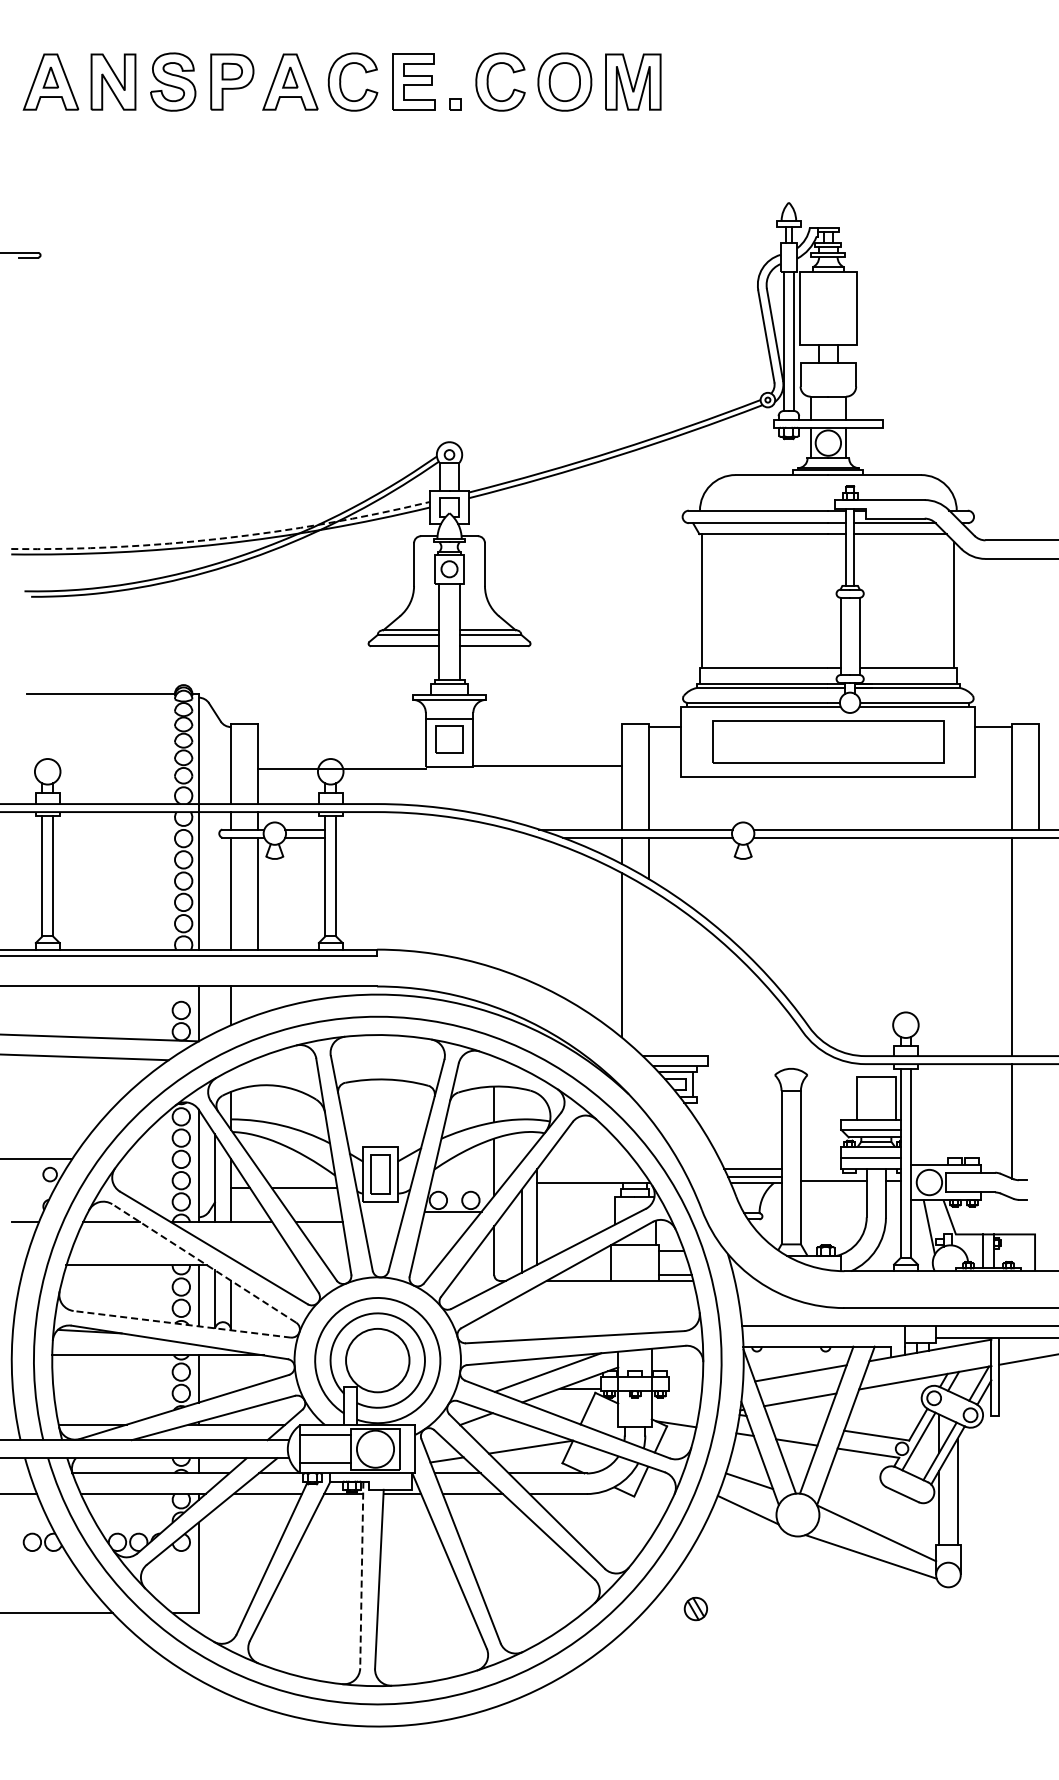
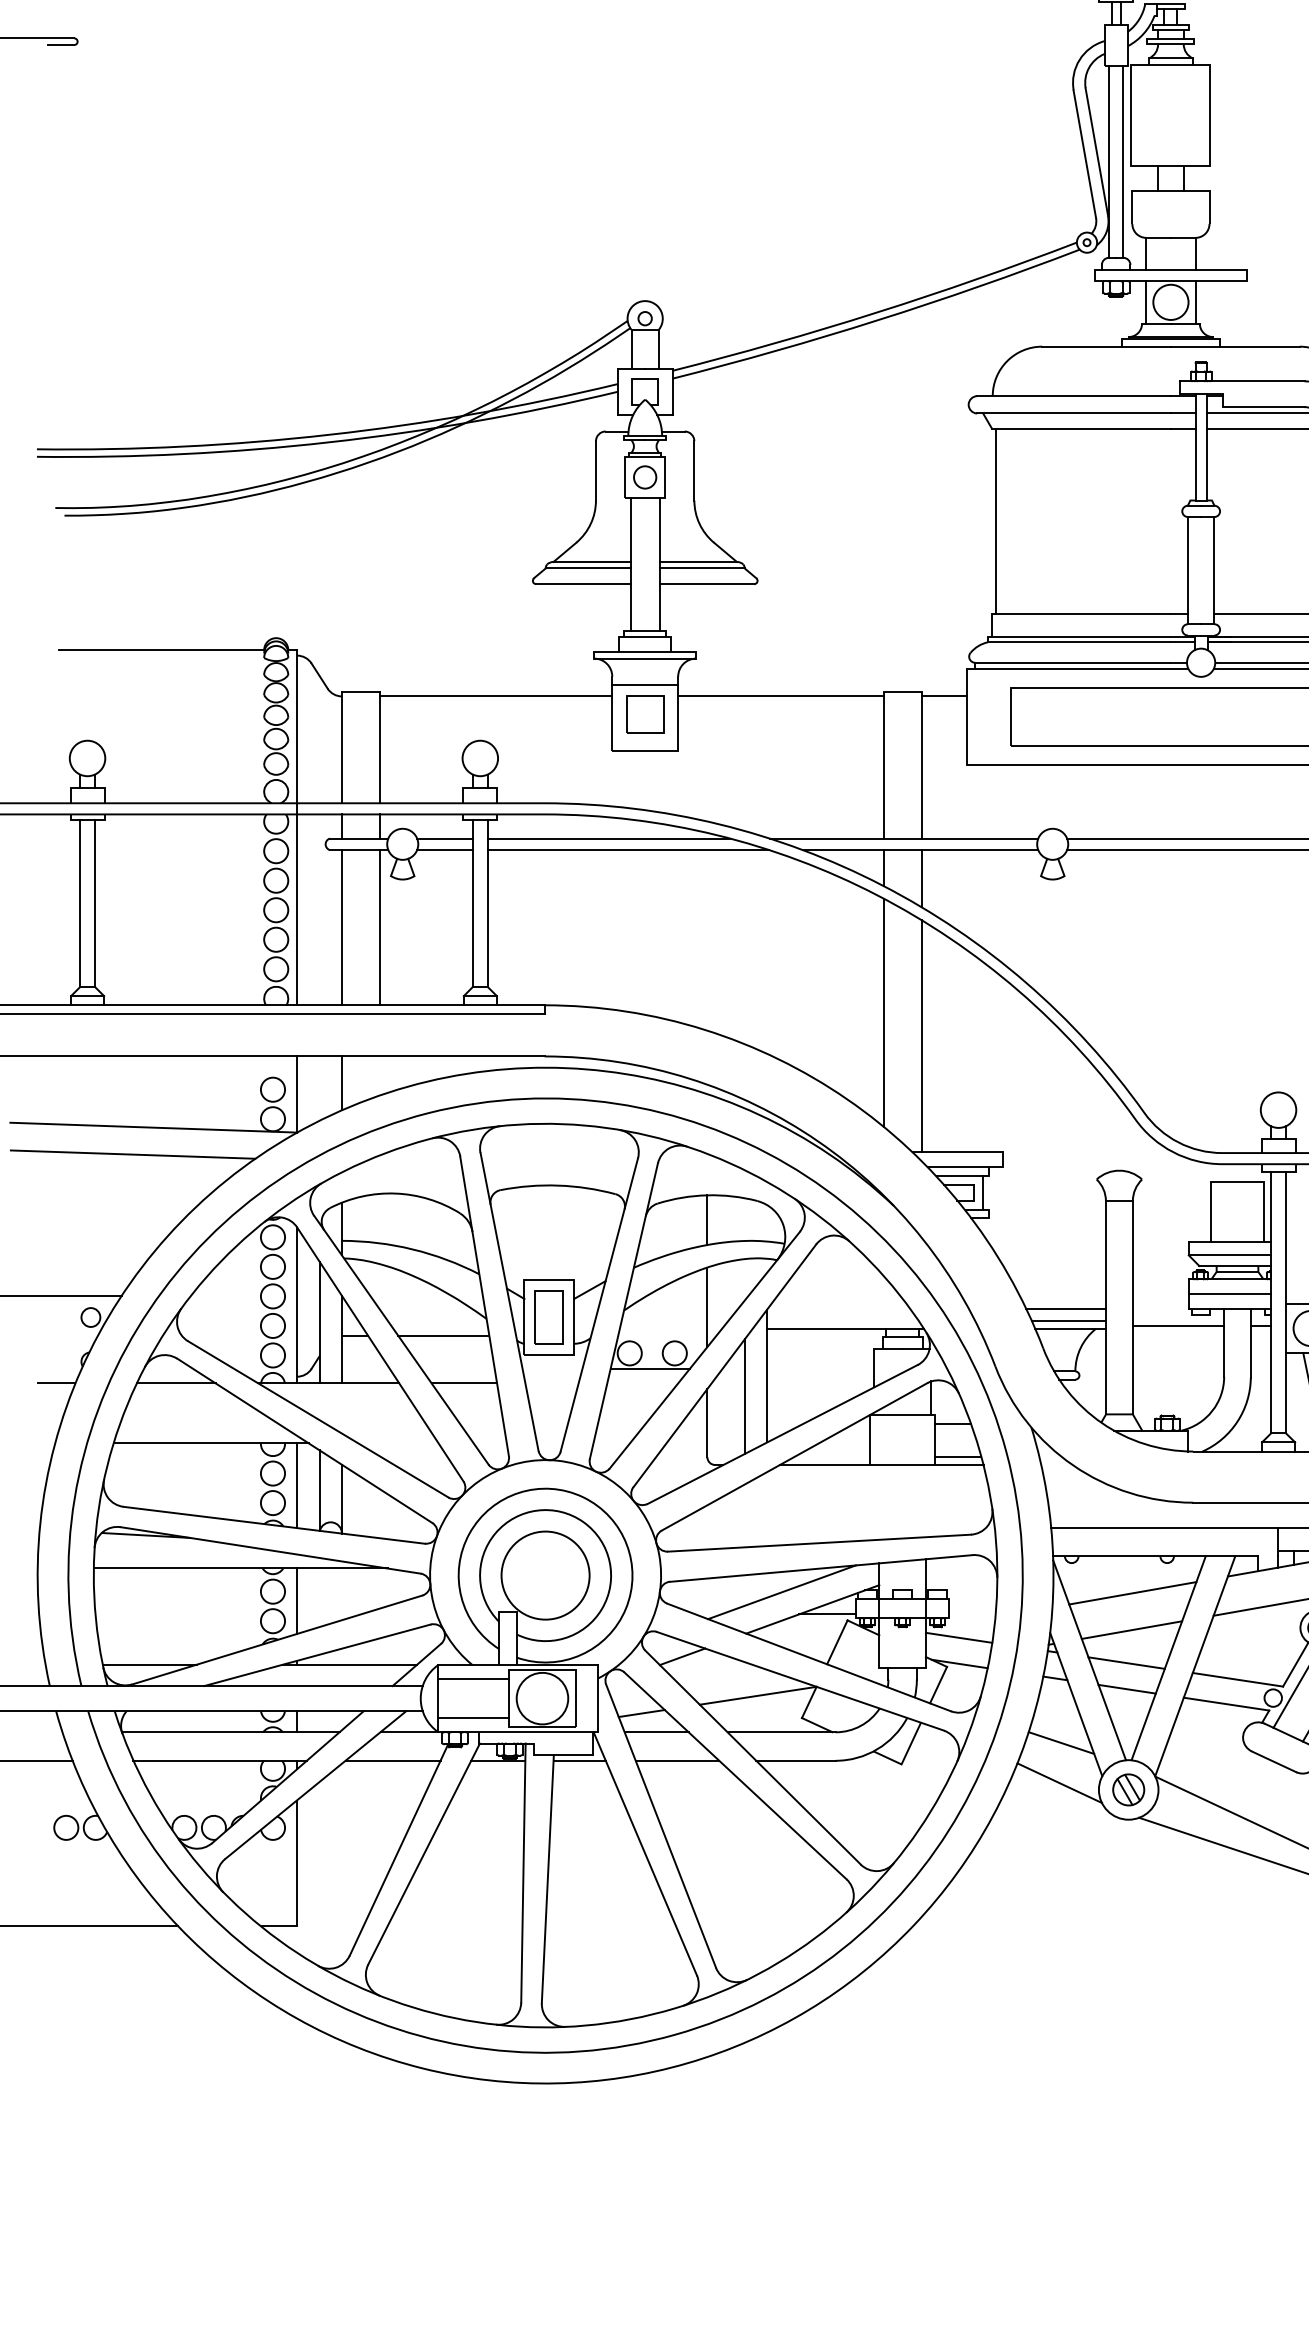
arc: (222, 538) -> (330, 434), dashed -> solid
line: (547, 766) -> (781, 697), moved
line: (341, 769) -> (495, 697), moved
line: (423, 829) -> (609, 838), added
line: (437, 837) -> (628, 849), added
line: (648, 971) -> (921, 1035), added
line: (203, 1263) -> (303, 1440), dashed -> solid
line: (181, 1324) -> (273, 1525), dashed -> solid
line: (675, 1405) -> (958, 1637), added
line: (795, 1423) -> (1125, 1662), added
line: (361, 1575) -> (523, 1873), dashed -> solid
part: (695, 1608) -> (1128, 1789), moved

